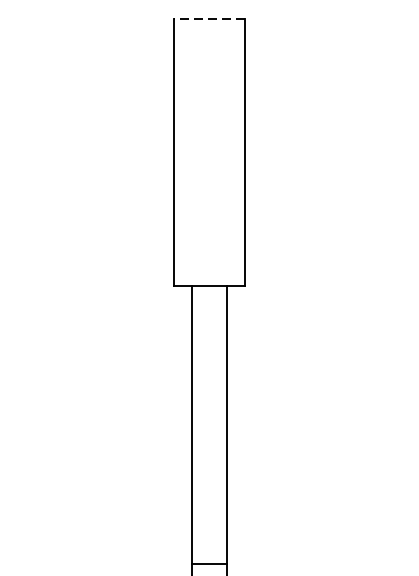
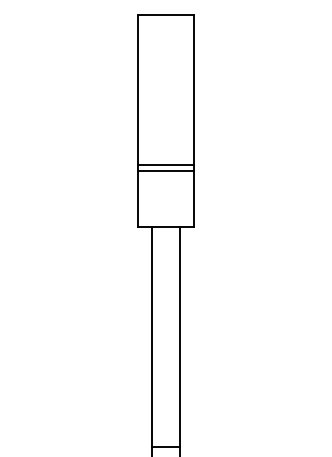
line: (210, 18) -> (166, 14), dashed -> solid
line: (208, 207) -> (165, 164), added
line: (208, 216) -> (165, 171), added

